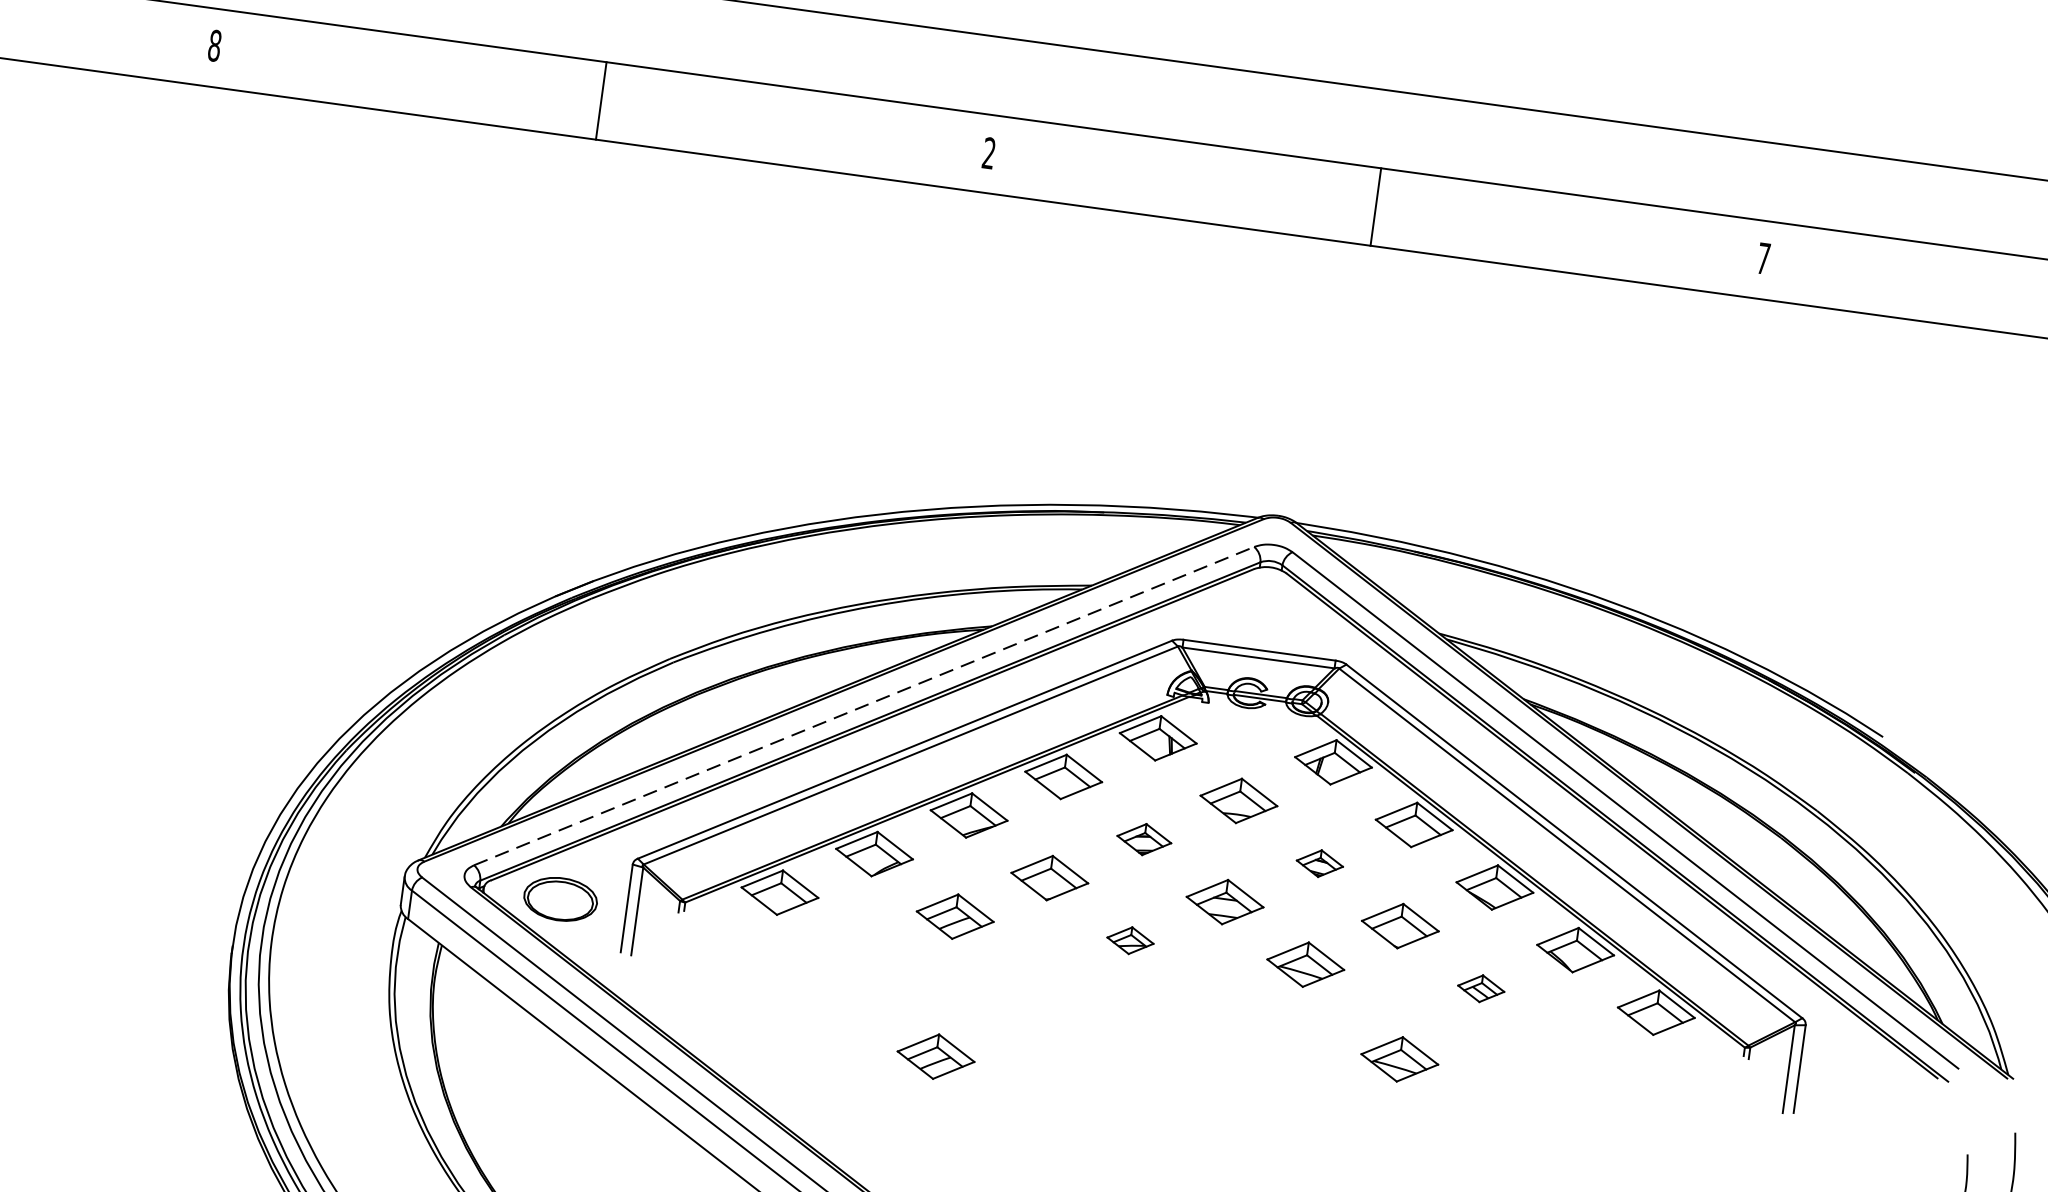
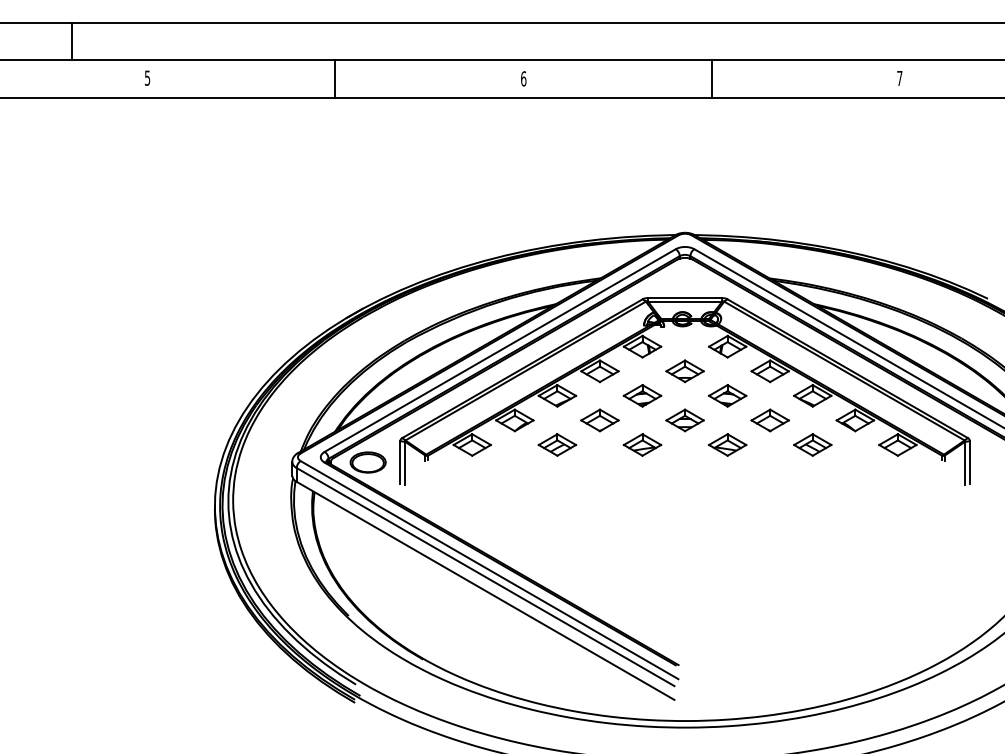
text: (214, 44) -> (147, 77), 8 -> 5
text: (988, 152) -> (523, 78), 2 -> 6
line: (864, 706) -> (500, 350), dashed -> solid
part: (1144, 838) -> (642, 395), size x1.43
part: (1319, 862) -> (727, 395), size x1.67
part: (1130, 939) -> (642, 444), size x1.67
part: (1480, 987) -> (812, 444), size x1.67
part: (936, 1055) -> (557, 512), removed
part: (1399, 1058) -> (778, 483), removed

